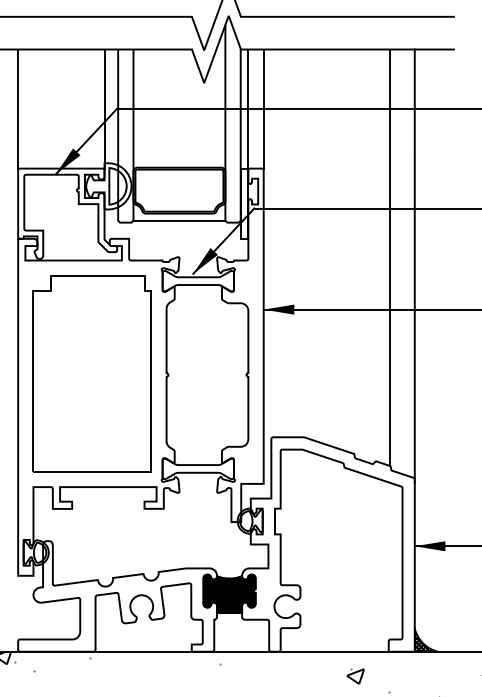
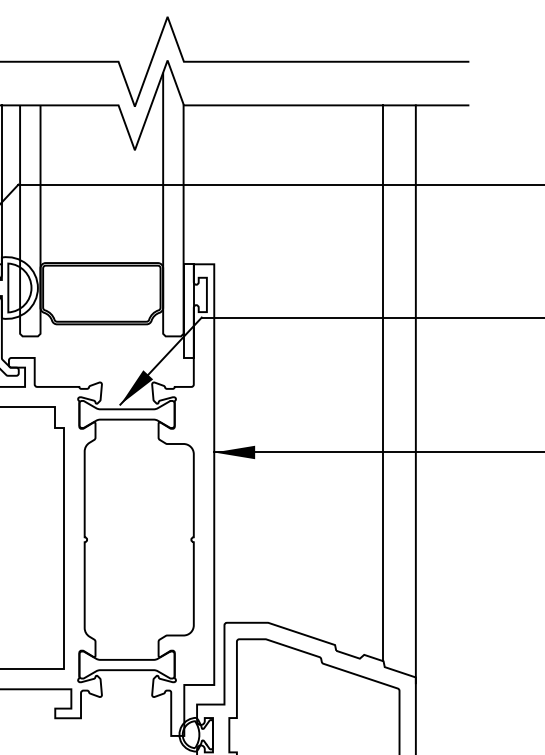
line: (248, 108) -> (193, 184), removed
line: (263, 108) -> (214, 184), removed
line: (179, 220) -> (101, 333), removed

